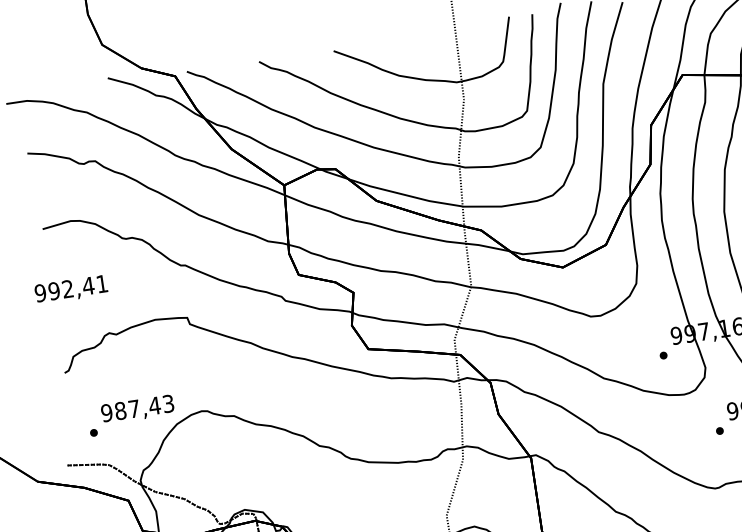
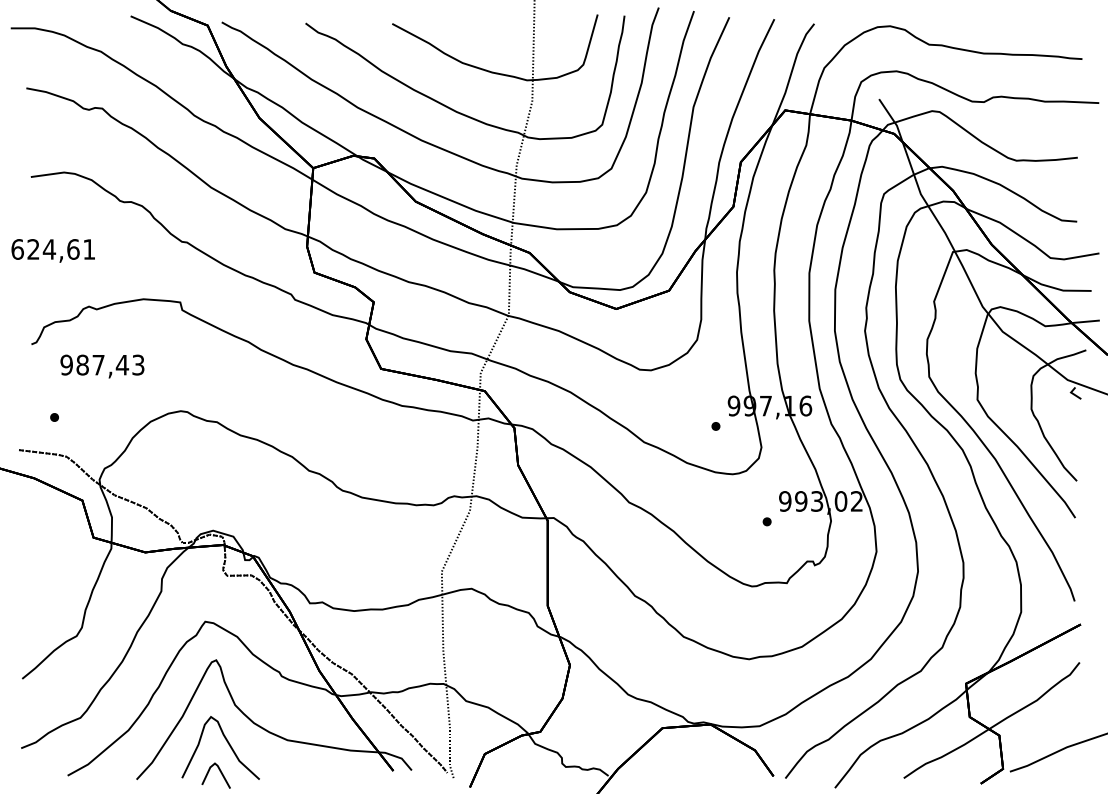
text: (64, 289) -> (45, 249), 992,41 -> 624,61
text: (137, 409) -> (102, 366), moved

